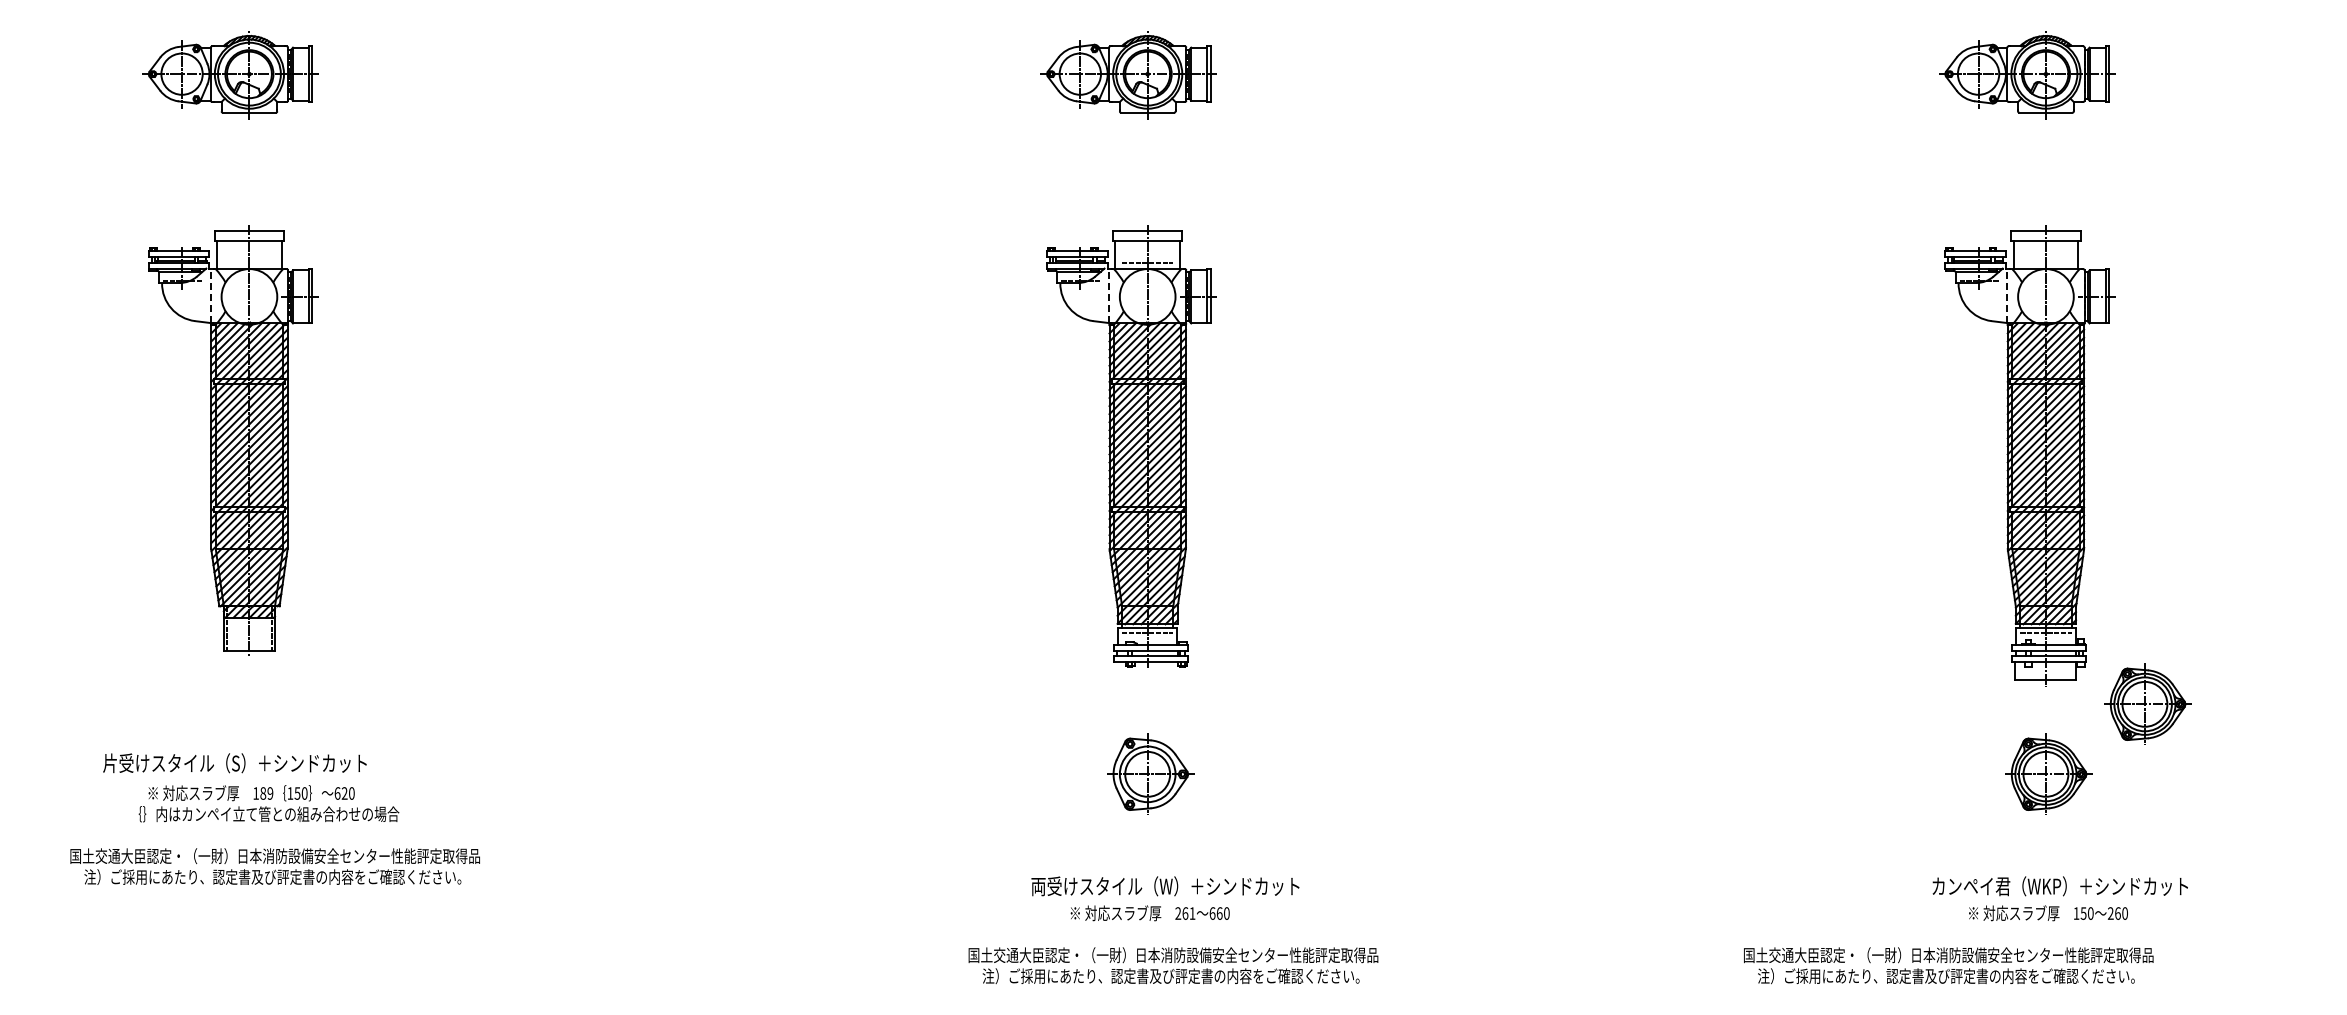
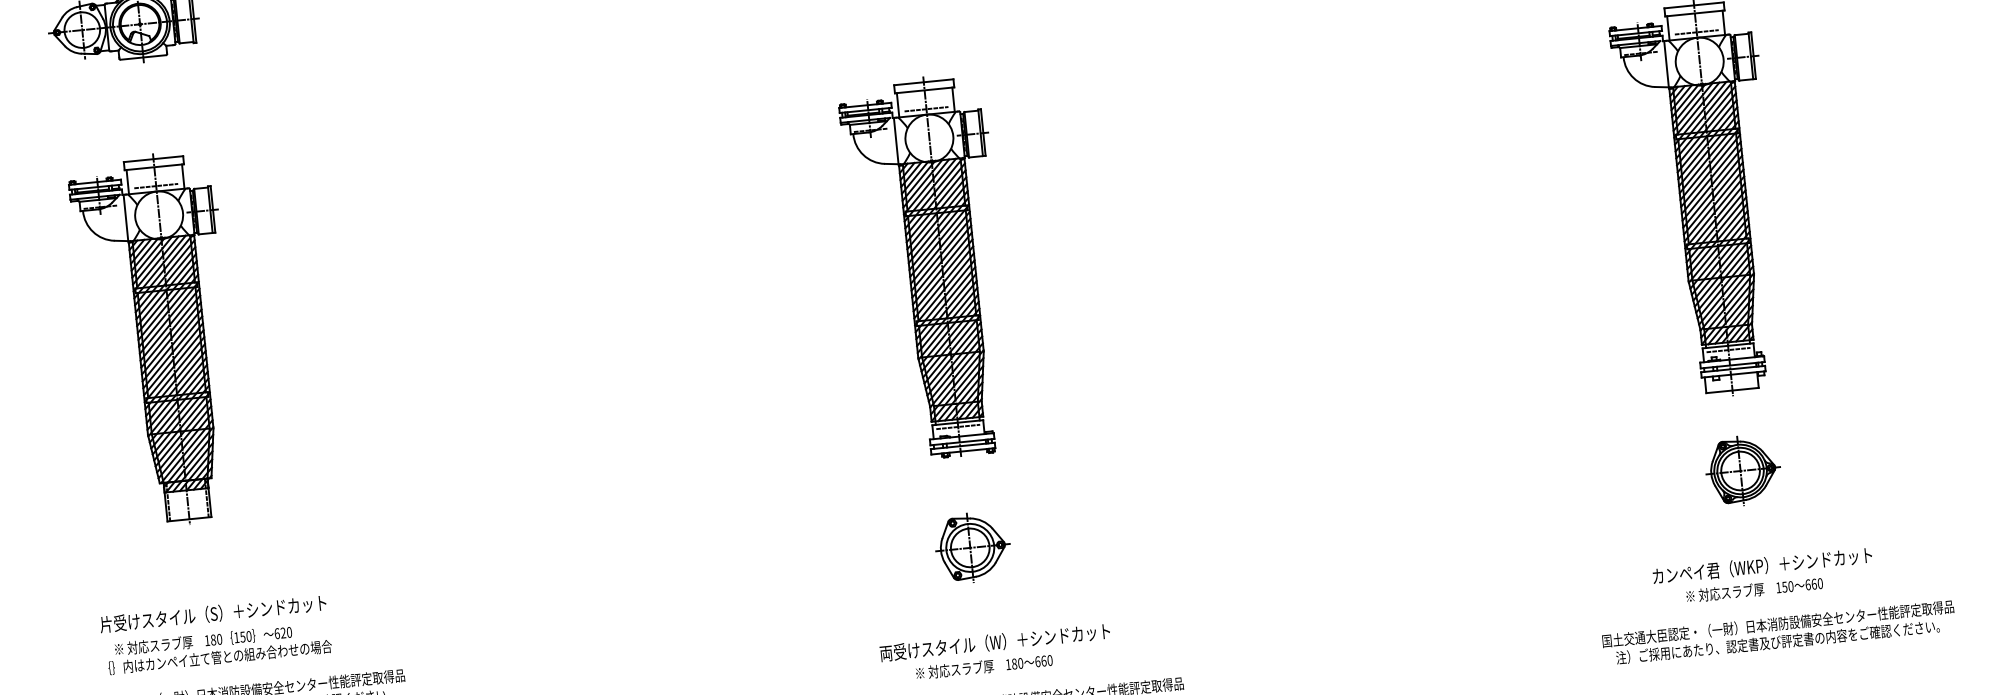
line: (249, 262) -> (156, 185), added
line: (2045, 262) -> (1696, 32), added
line: (210, 295) -> (125, 217), dashed -> solid
line: (1109, 295) -> (896, 140), dashed -> solid
line: (2007, 295) -> (1666, 63), dashed -> solid
part: (2147, 703) -> (1821, 401), removed
text: (234, 763) -> (212, 614), moved
text: (270, 793) -> (219, 639), 189 -> 180
text: (1185, 913) -> (1014, 664), 261 -> 180
text: (2110, 913) -> (1807, 584), 260 -> 660
text: (1948, 965) -> (1778, 632), moved

